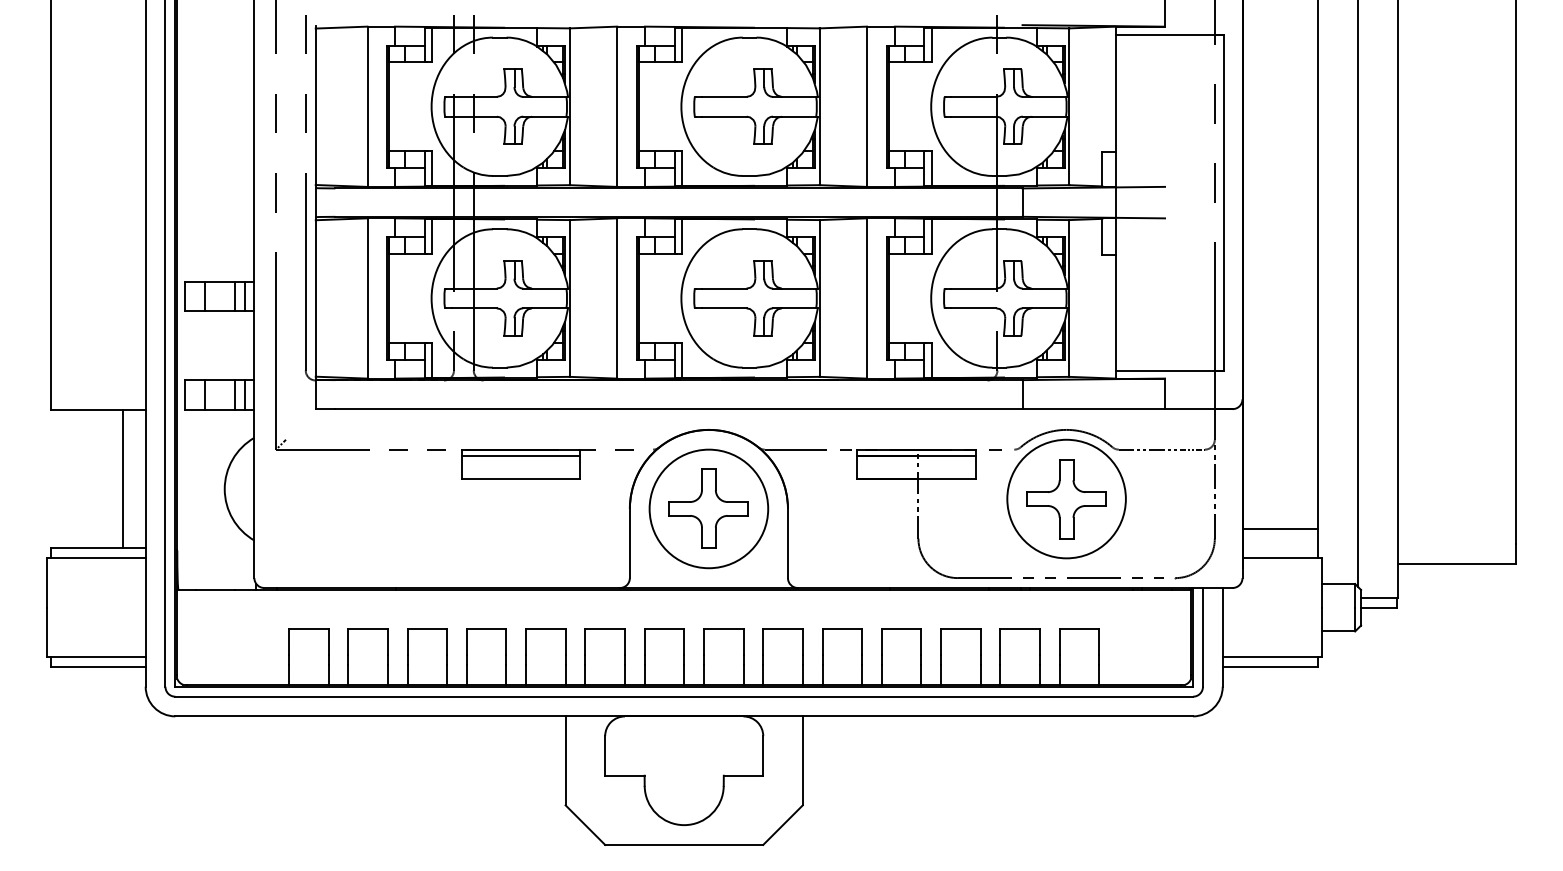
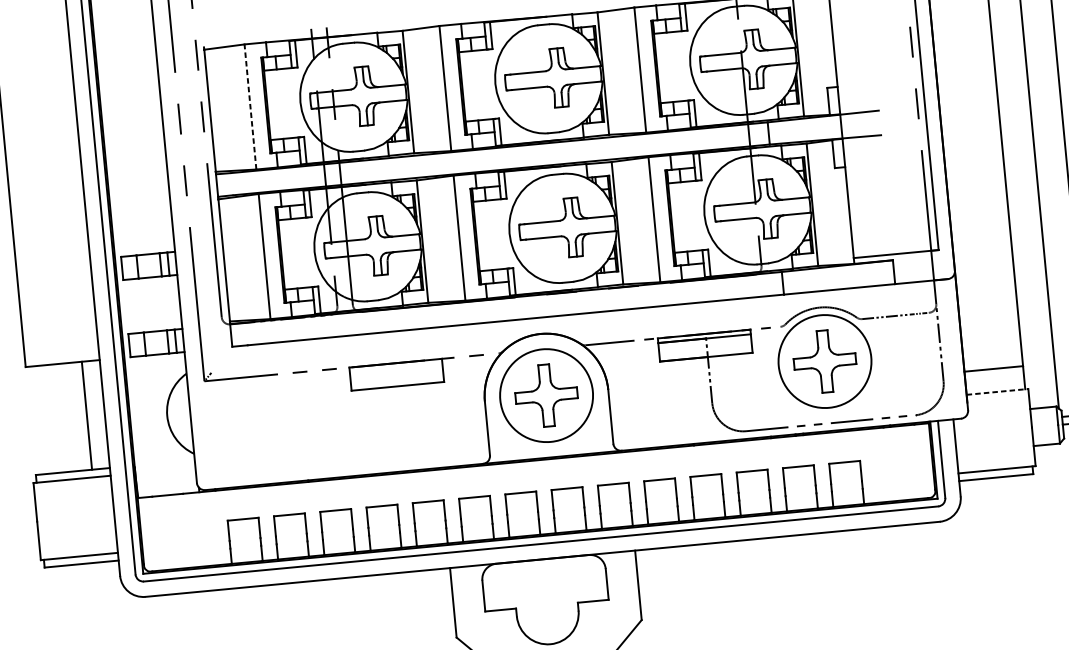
line: (367, 106) -> (250, 106), solid -> dashed
line: (520, 455) -> (395, 367), removed
line: (1282, 558) -> (997, 392), solid -> dashed

